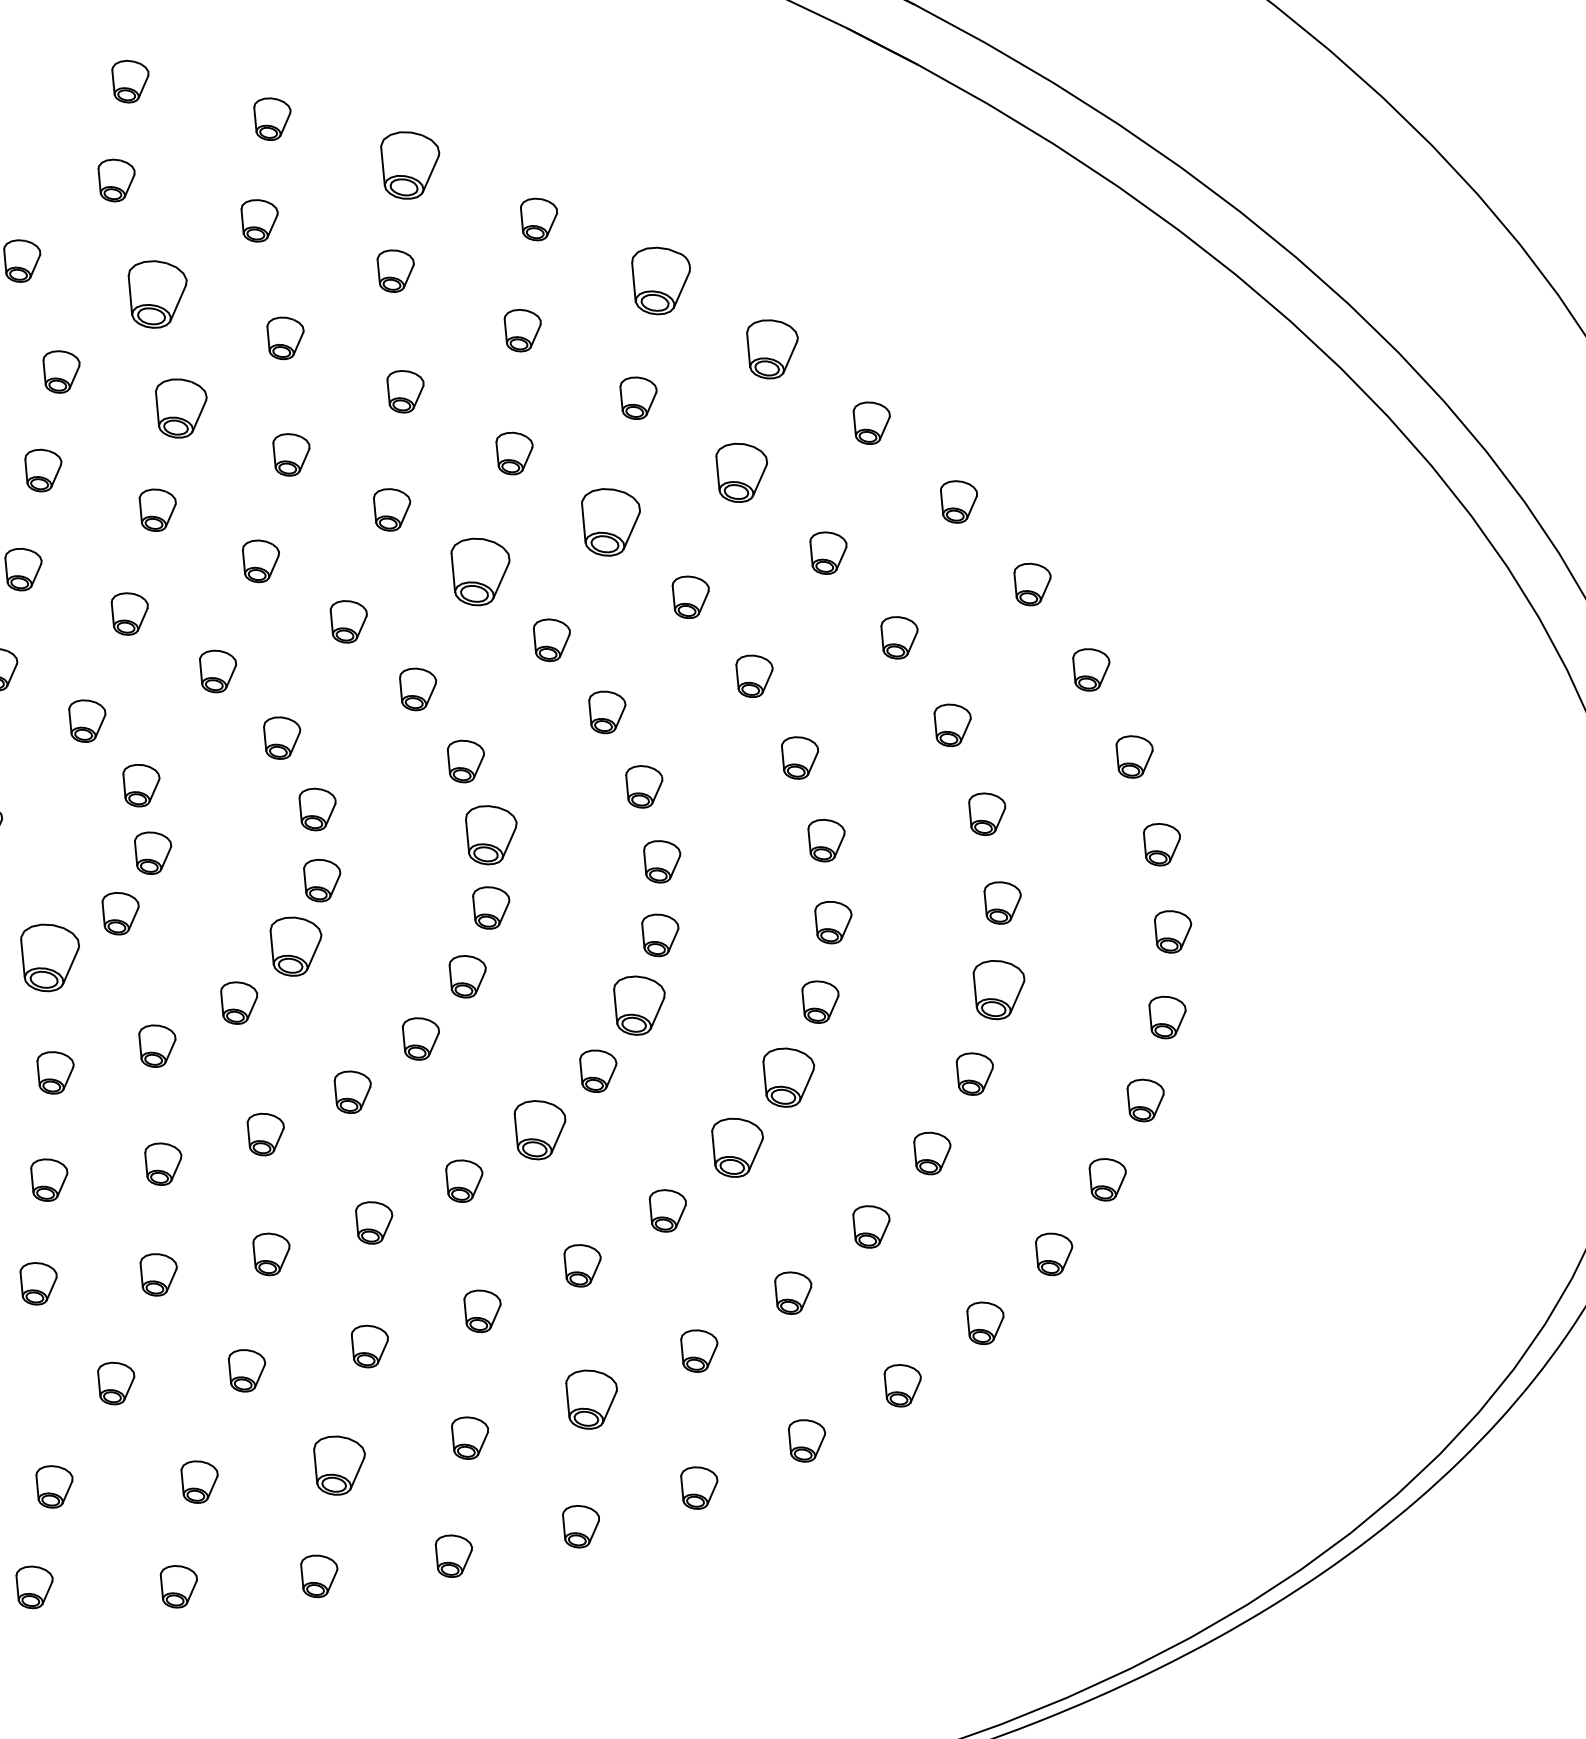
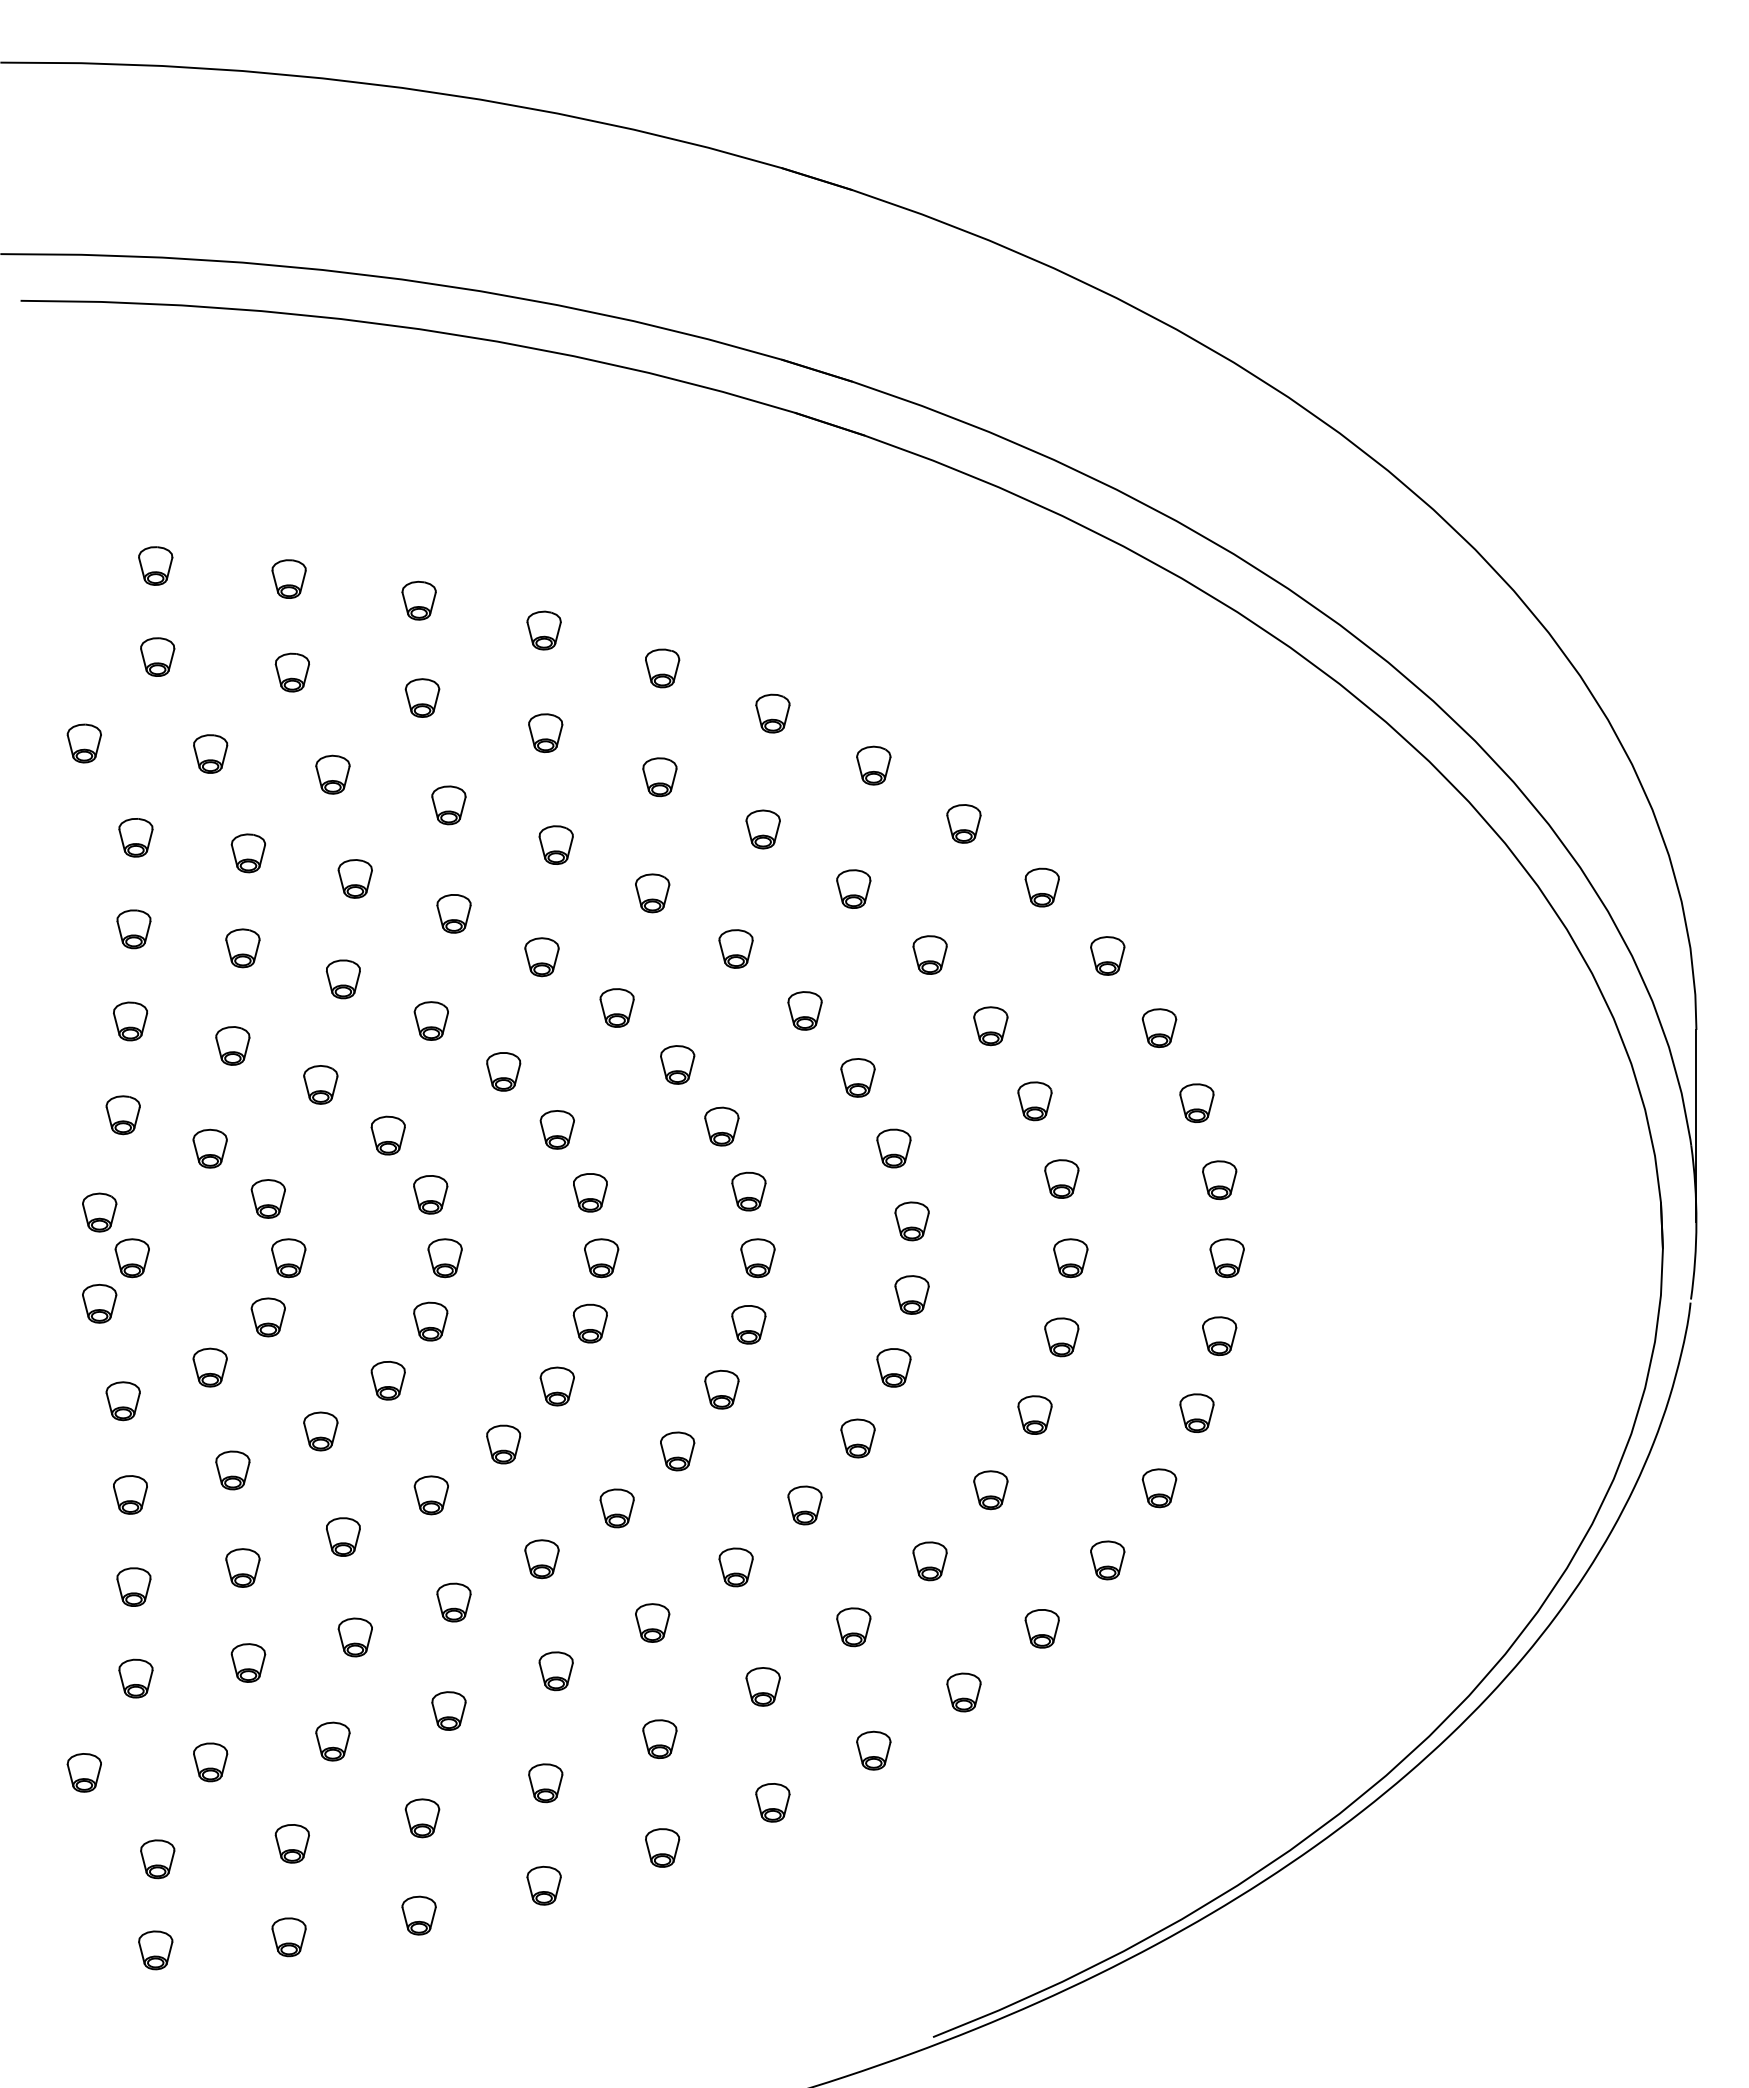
part: (406, 165) -> (418, 600), size x0.62
part: (658, 281) -> (662, 668), size x0.62
part: (155, 294) -> (210, 753), size x0.62
part: (769, 349) -> (772, 713), size x0.71
part: (177, 408) -> (247, 853), size x0.71
part: (738, 472) -> (762, 829), size x0.71
part: (608, 522) -> (652, 893), size x0.62
part: (477, 572) -> (541, 957), size x0.62
part: (489, 835) -> (590, 1192), size x0.71
part: (293, 946) -> (430, 1321), size x0.71
part: (46, 957) -> (209, 1367), size x0.62
part: (996, 990) -> (1070, 1258), size x0.71
part: (636, 1005) -> (748, 1324), size x0.71
part: (786, 1077) -> (893, 1367), size x0.71
part: (537, 1130) -> (677, 1451), size x0.71
part: (734, 1147) -> (857, 1438), size x0.71
part: (588, 1399) -> (762, 1686), size x0.71
part: (337, 1466) -> (545, 1783), size x0.71

